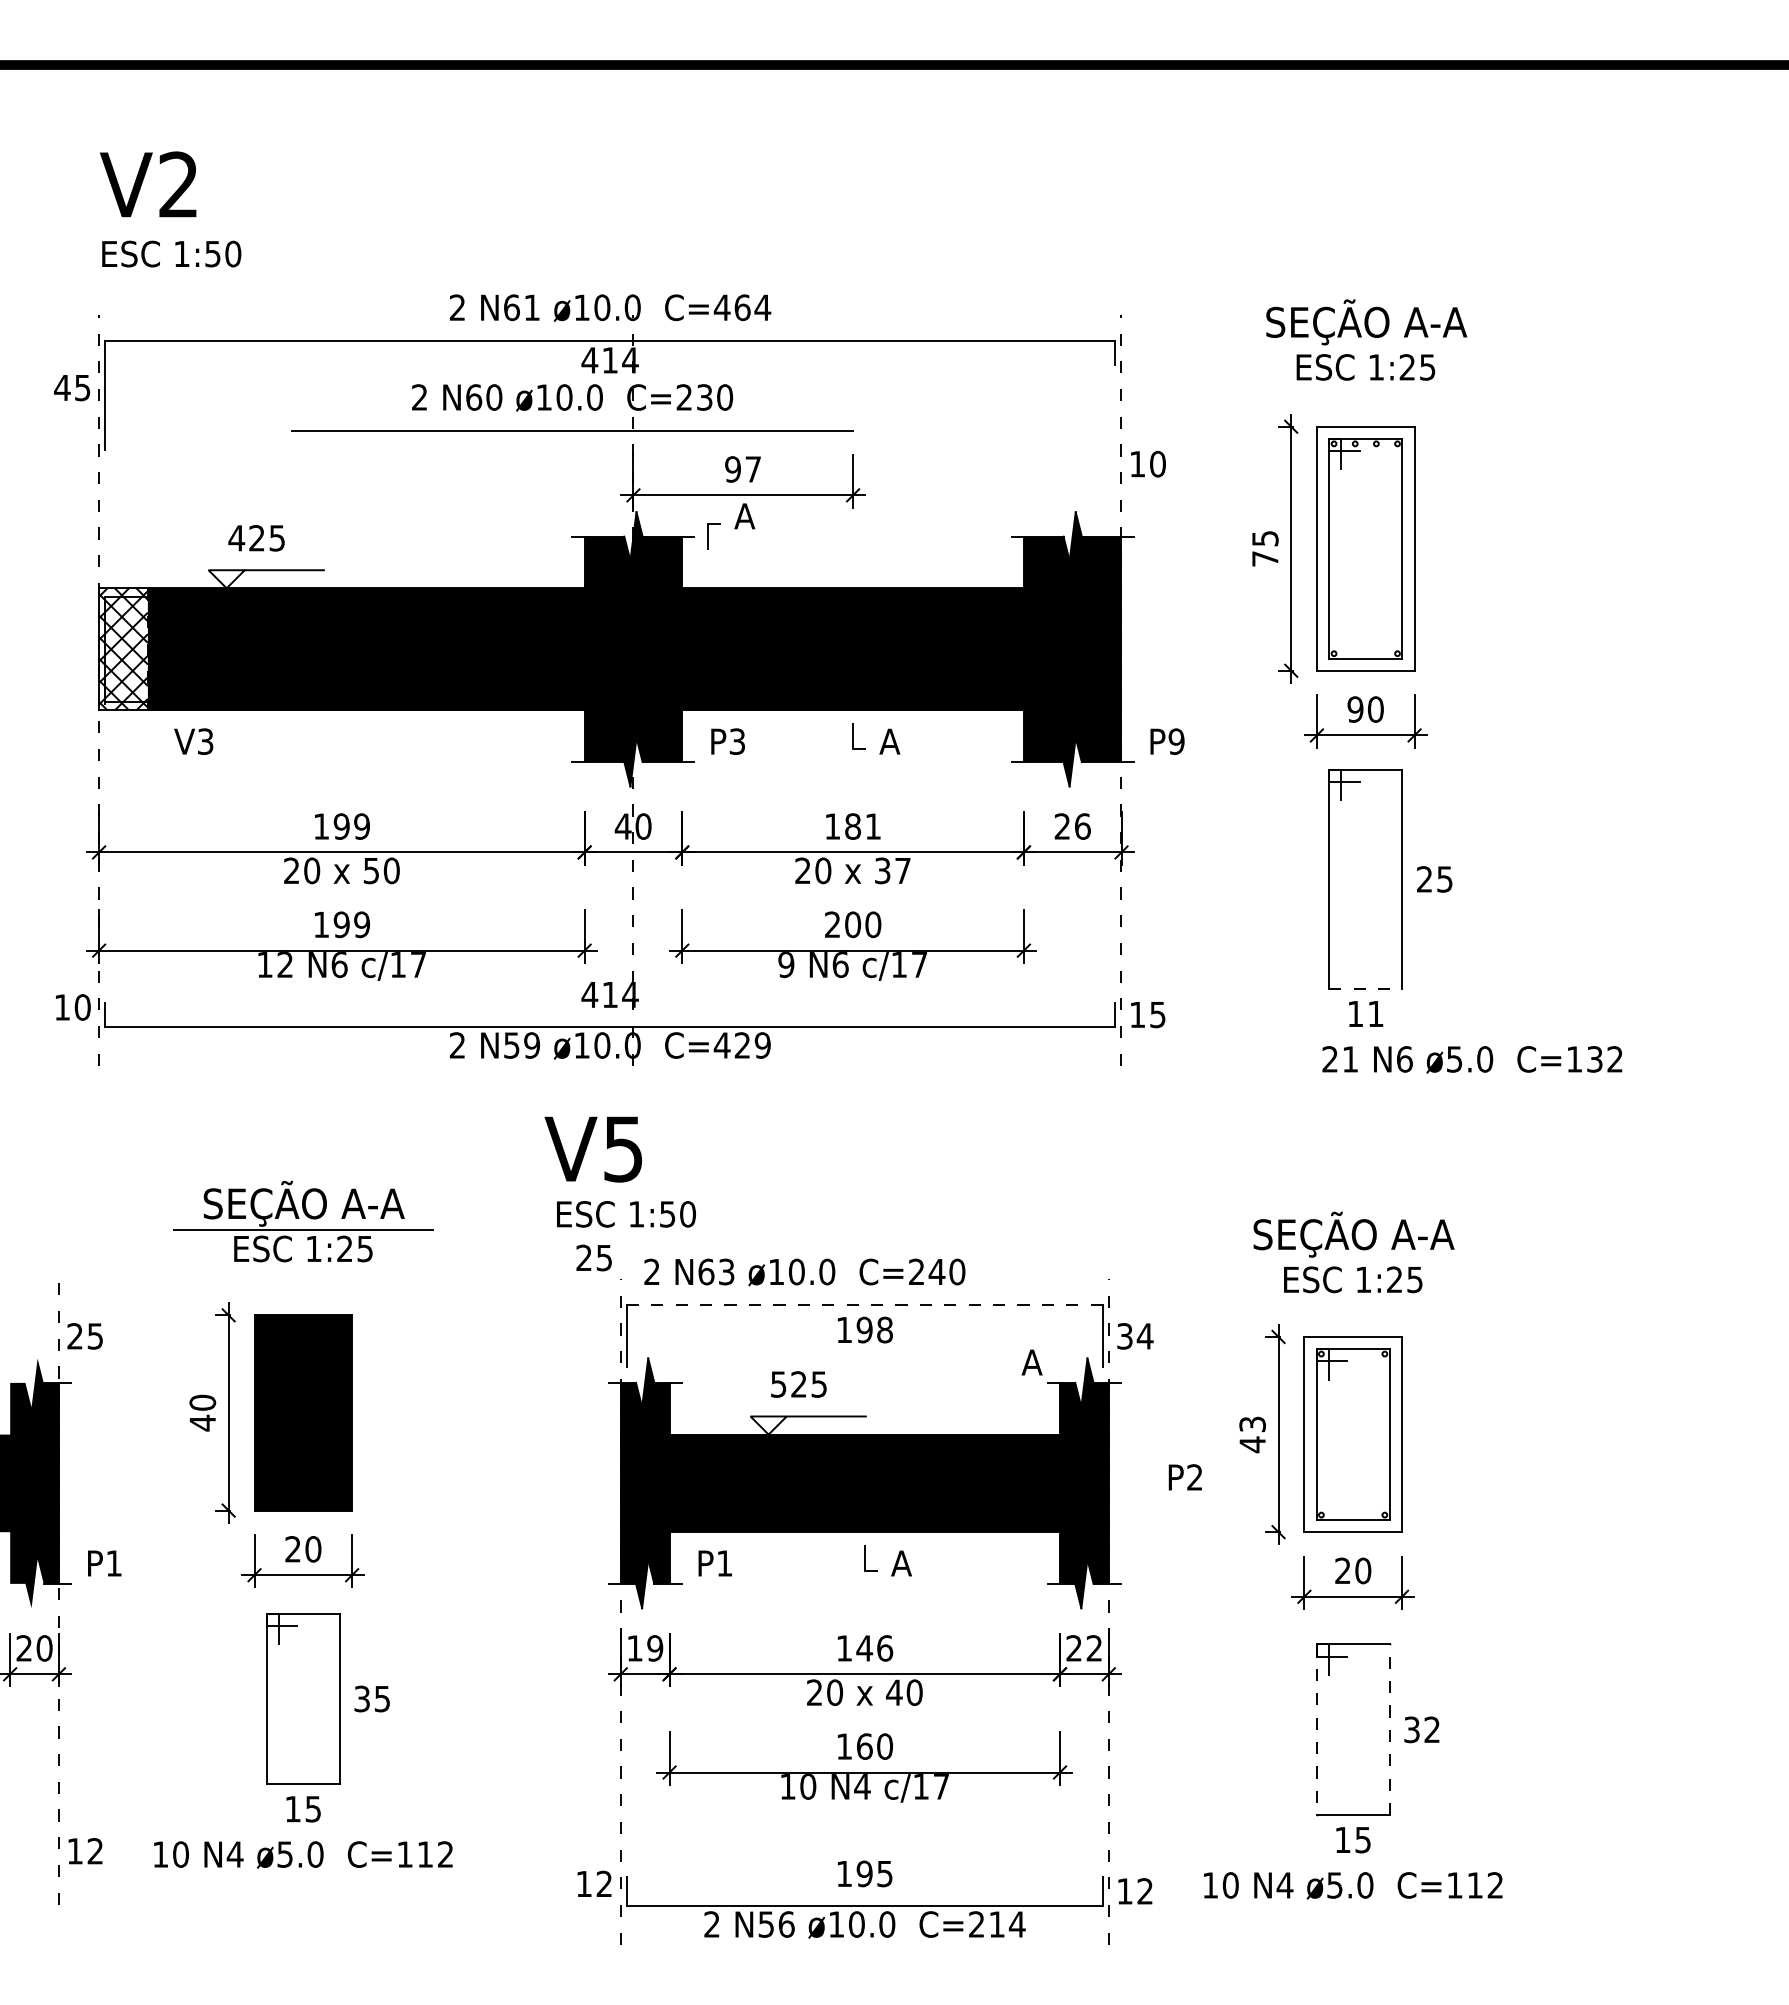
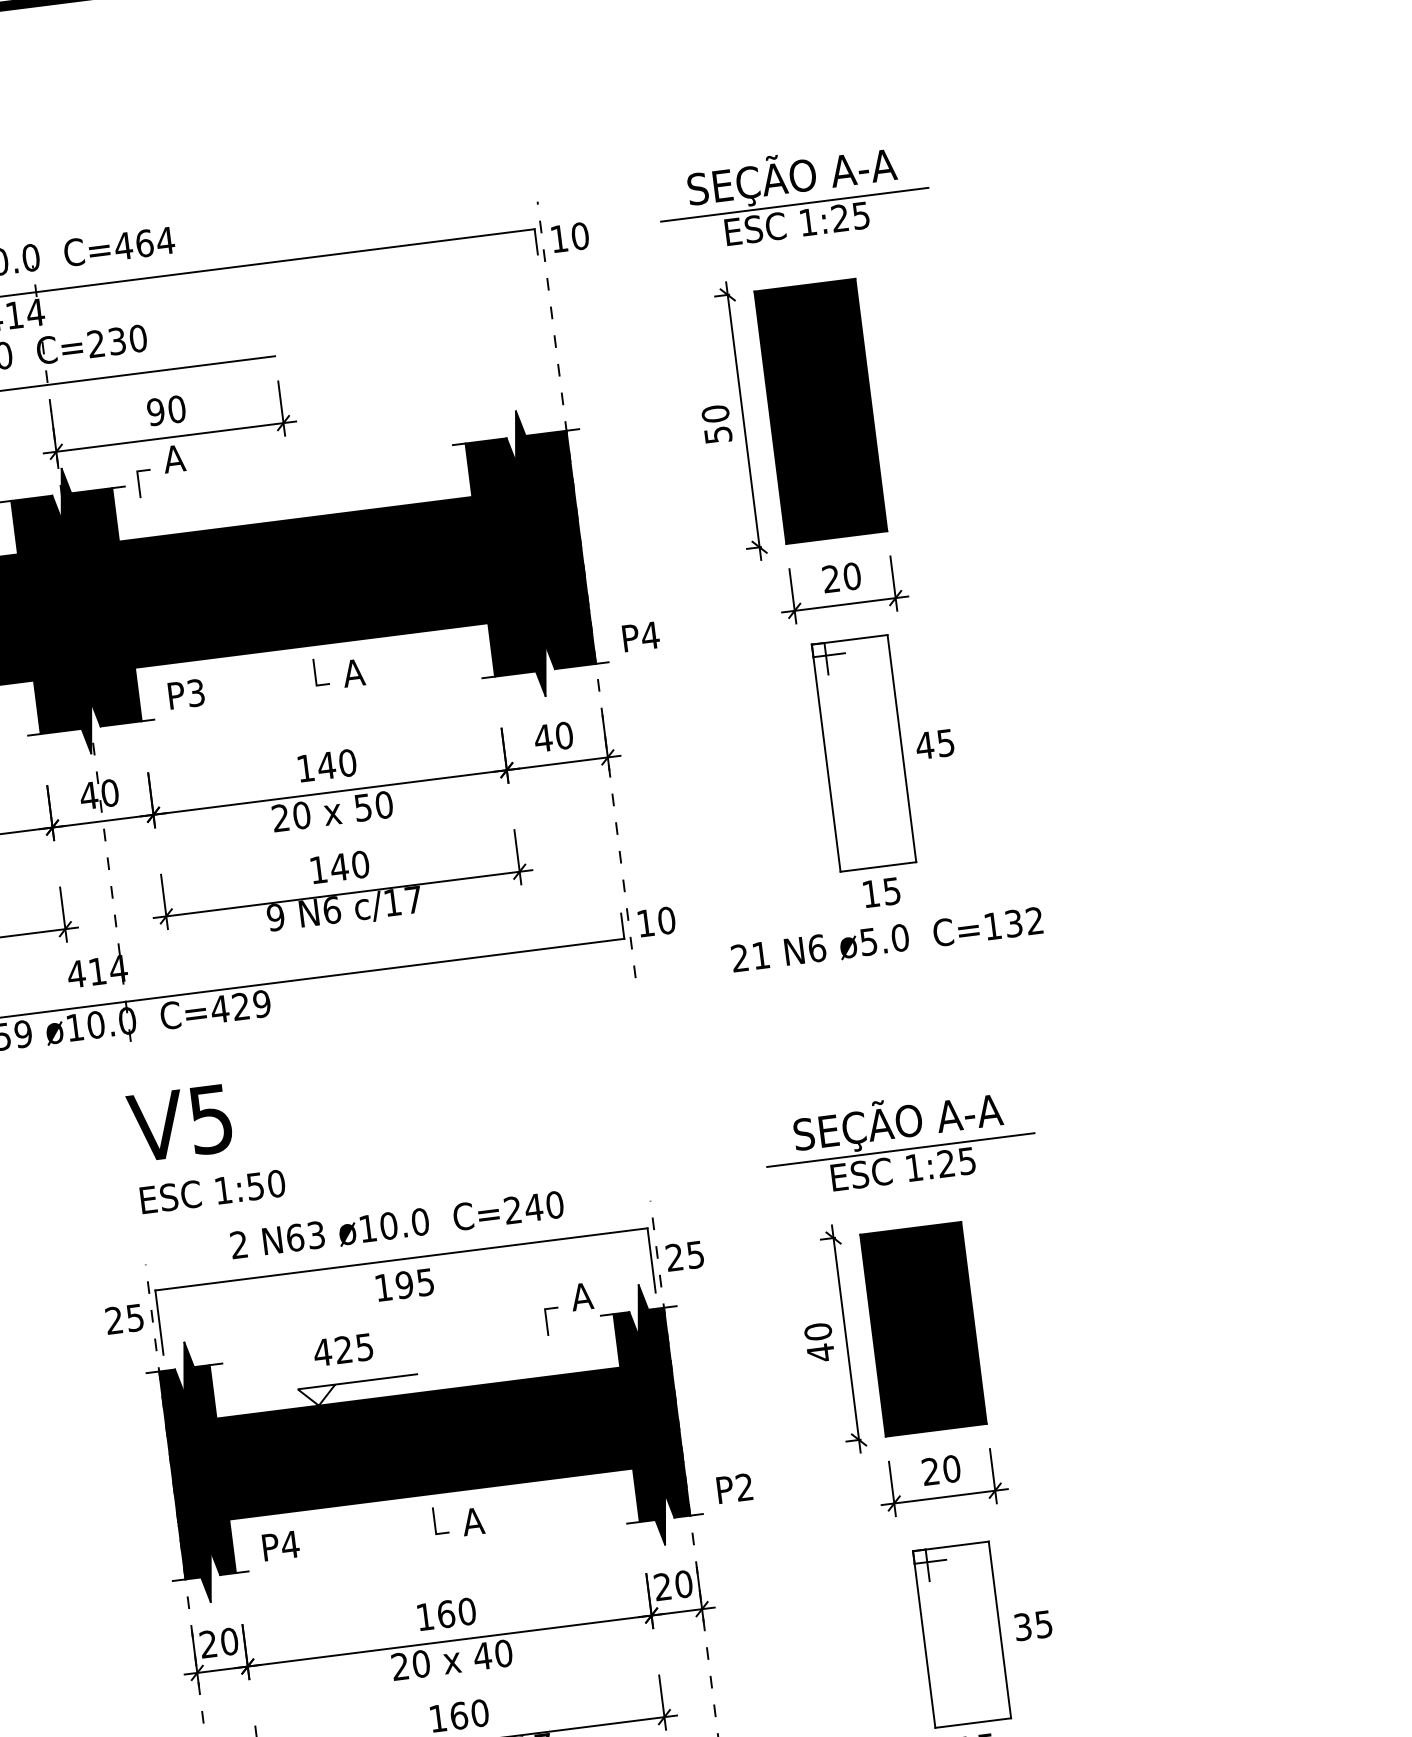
line: (1365, 349) -> (794, 205), added
text: (1148, 464) -> (570, 237), moved
text: (753, 469) -> (177, 409), 97 -> 90
text: (1265, 548) -> (717, 424), 75 -> 50
fill: (1365, 548) -> (820, 411), added
text: (1355, 709) -> (831, 578), 90 -> 20
text: (1176, 741) -> (650, 635), P9 -> P4
text: (862, 826) -> (336, 764), 181 -> 140
text: (1072, 826) -> (553, 736), 26 -> 40
text: (893, 870) -> (374, 805), 37 -> 50
text: (1424, 879) -> (924, 745), 25 -> 45
text: (843, 924) -> (329, 868), 200 -> 140
line: (1365, 989) -> (878, 867), dashed -> solid
text: (1157, 1014) -> (666, 920), 15 -> 10
text: (1375, 1014) -> (891, 891), 11 -> 15
text: (1472, 1059) -> (887, 939), moved
text: (592, 1149) -> (179, 1123), moved
text: (626, 1214) -> (212, 1191), moved
text: (593, 1257) -> (123, 1318), moved
line: (1352, 1261) -> (900, 1150), added
text: (804, 1272) -> (396, 1225), moved
line: (864, 1305) -> (401, 1259), dashed -> solid
text: (884, 1329) -> (425, 1281), 198 -> 195
text: (1135, 1336) -> (685, 1256), 34 -> 25
line: (995, 1382) -> (546, 1322), added
text: (778, 1384) -> (322, 1352), 525 -> 425
text: (1252, 1424) -> (818, 1332), 43 -> 40
fill: (1352, 1434) -> (922, 1329), added
text: (1184, 1477) -> (733, 1488), moved
text: (724, 1563) -> (290, 1544), P1 -> P4
text: (645, 1648) -> (219, 1643), 19 -> 20
text: (874, 1648) -> (456, 1613), 146 -> 160
text: (1094, 1648) -> (683, 1584), 22 -> 20
line: (1389, 1729) -> (999, 1629), dashed -> solid
text: (1431, 1729) -> (1043, 1624), 32 -> 35
line: (1316, 1730) -> (924, 1640), dashed -> solid

